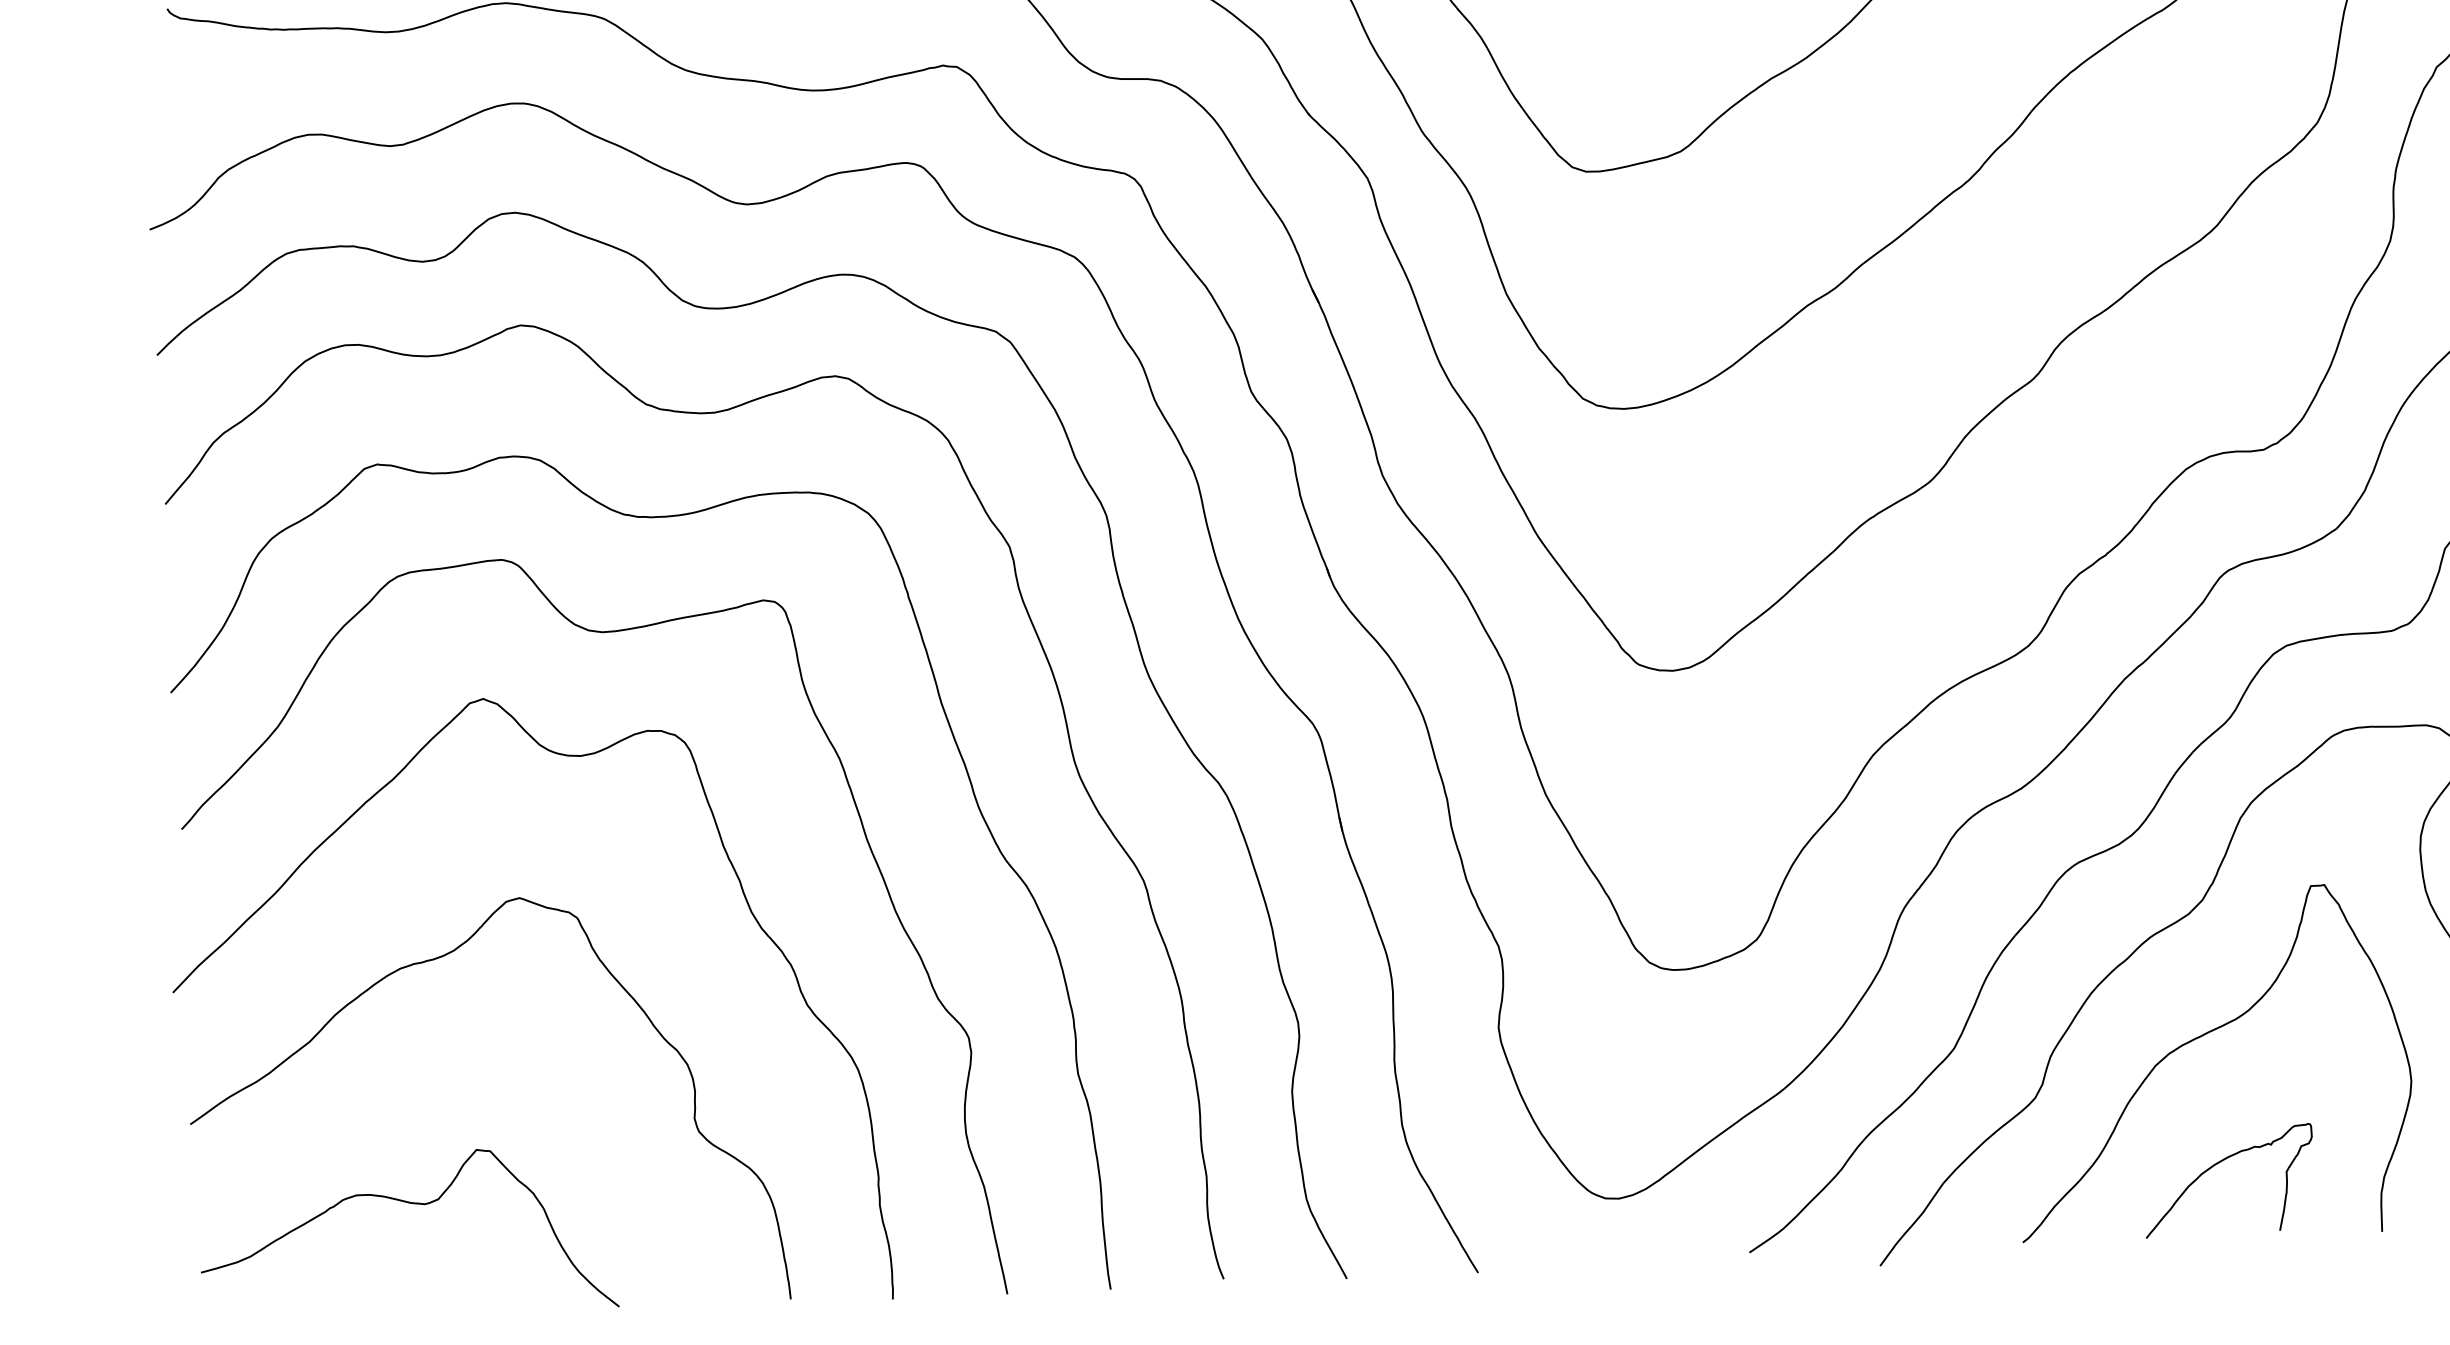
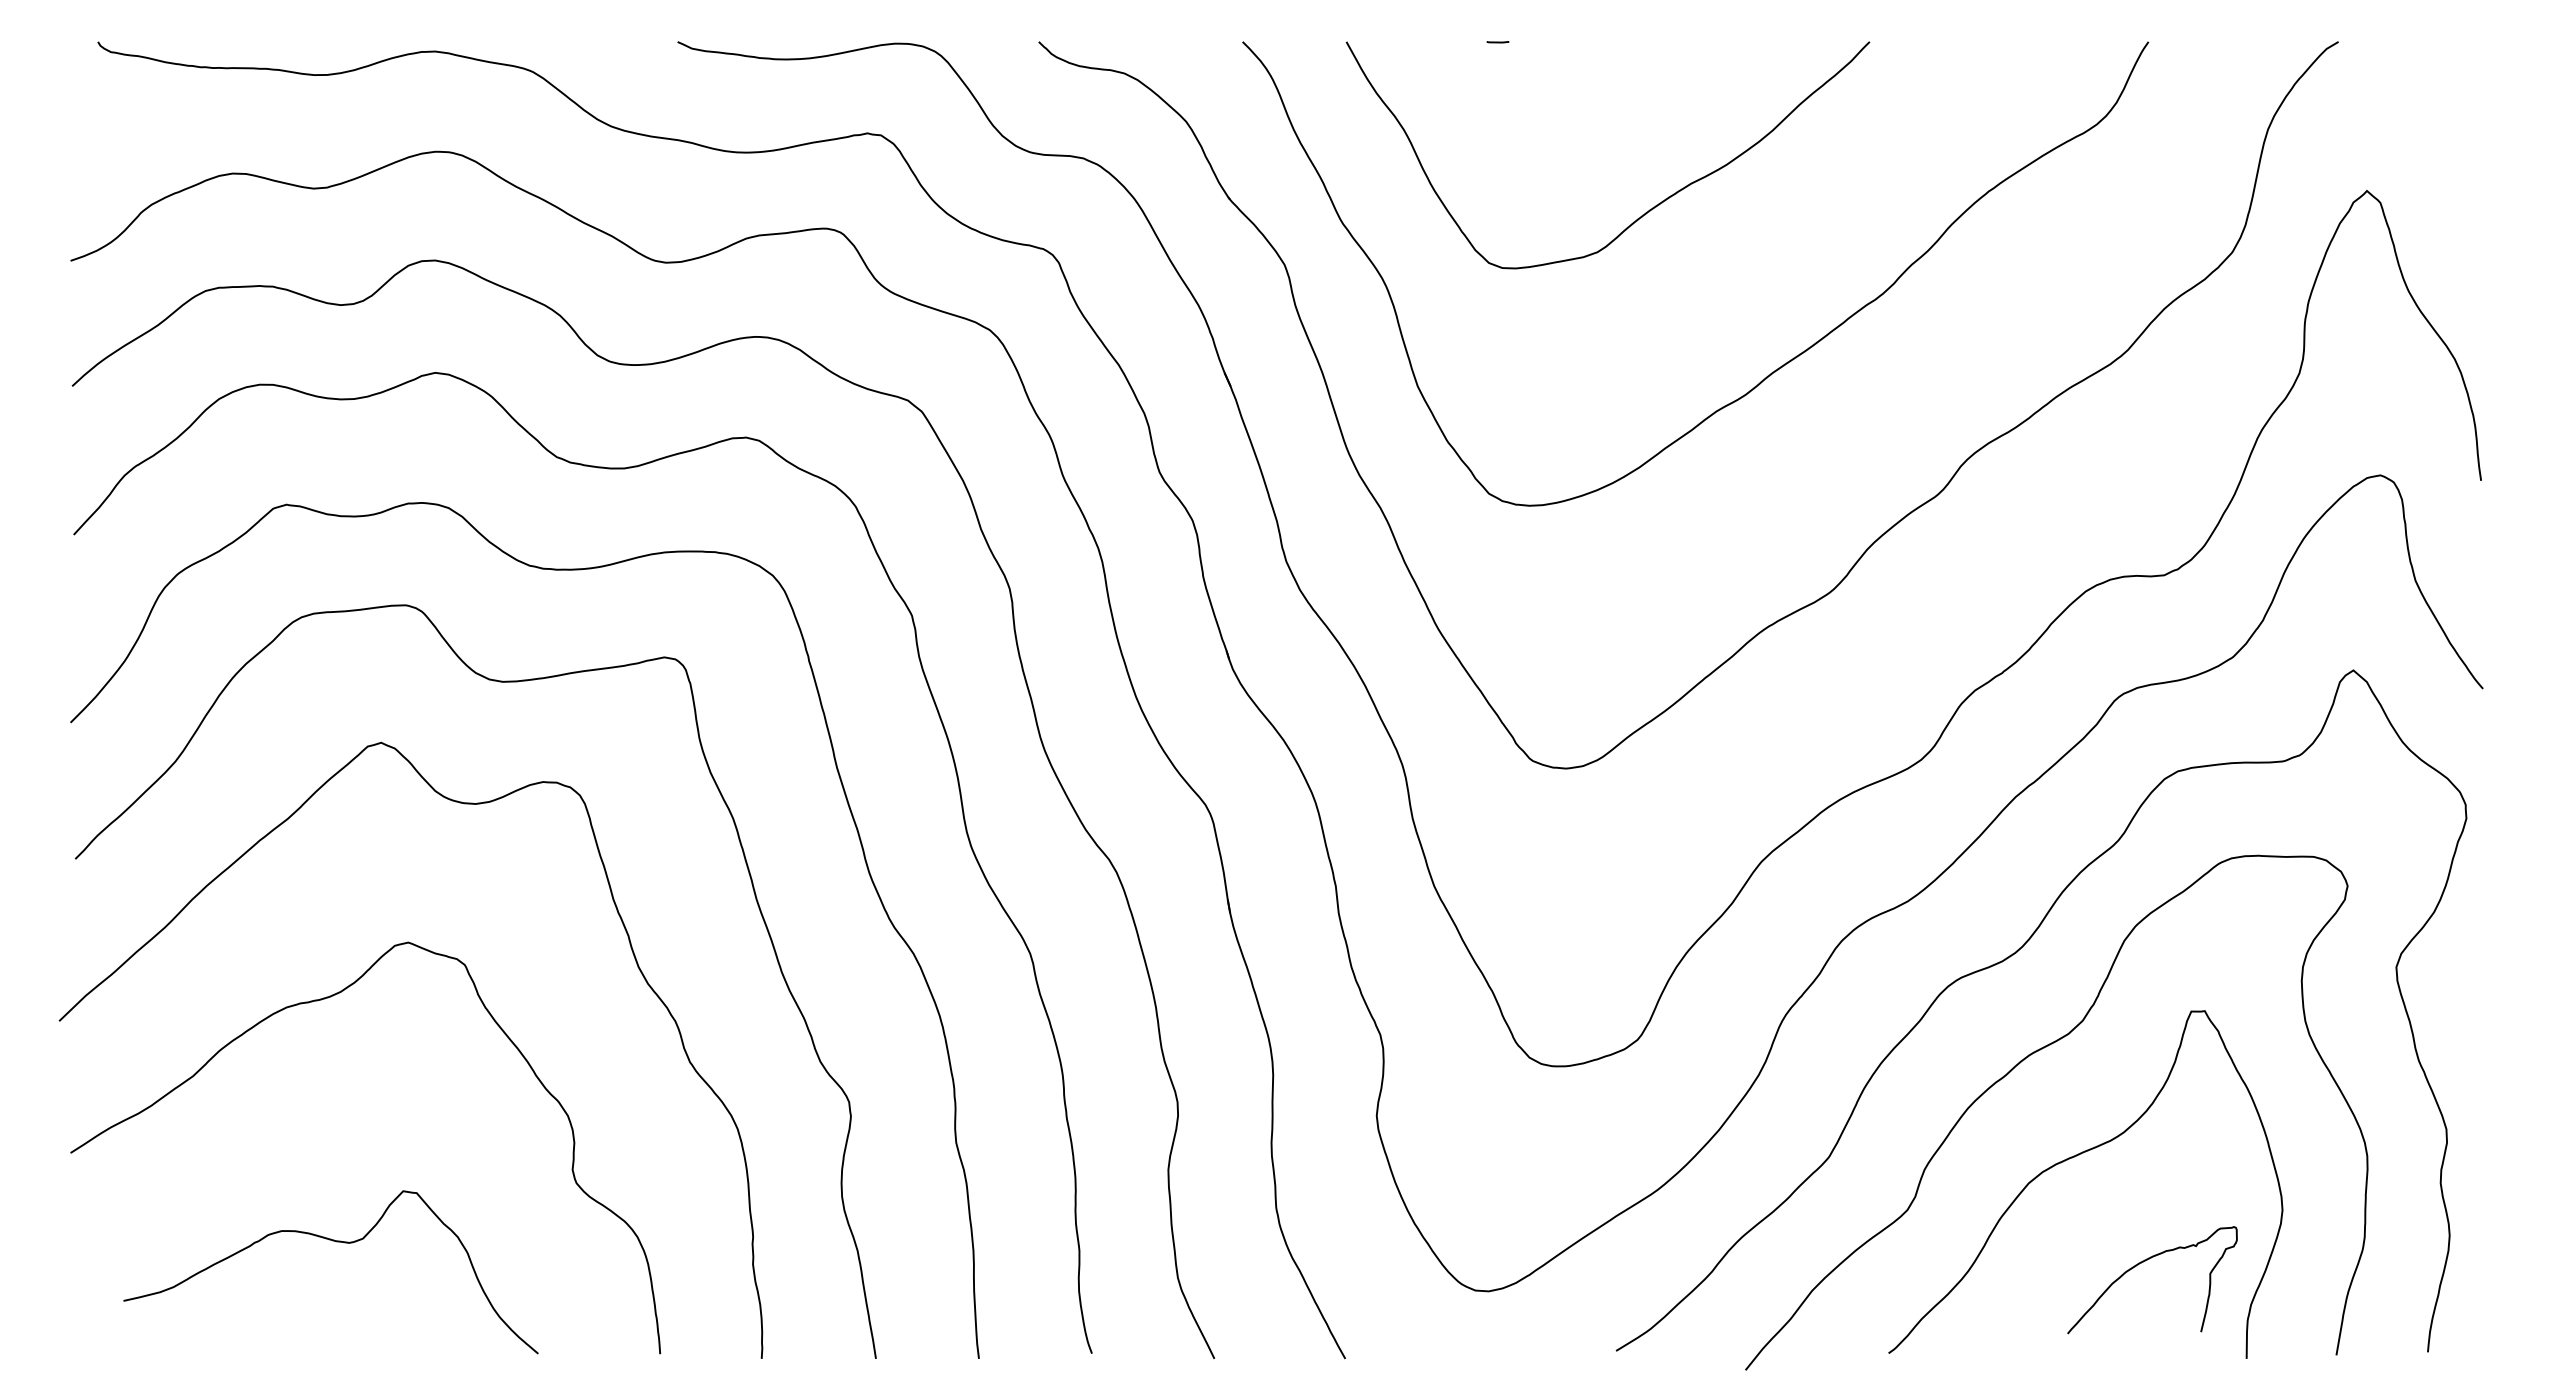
curve: (2219, 1163) -> (2143, 1262), moved
curve: (411, 1204) -> (336, 1242), moved

